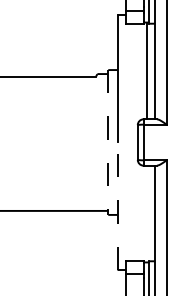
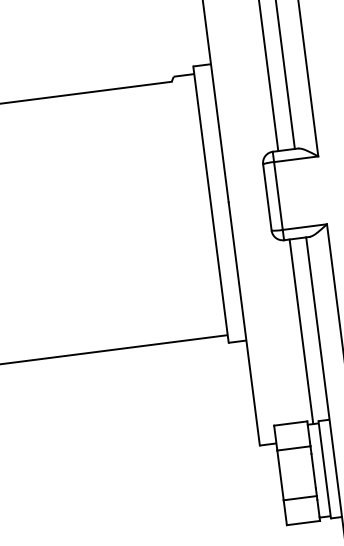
line: (108, 143) -> (211, 206), dashed -> solid
line: (117, 206) -> (244, 324), dashed -> solid
line: (146, 213) -> (301, 330), added

